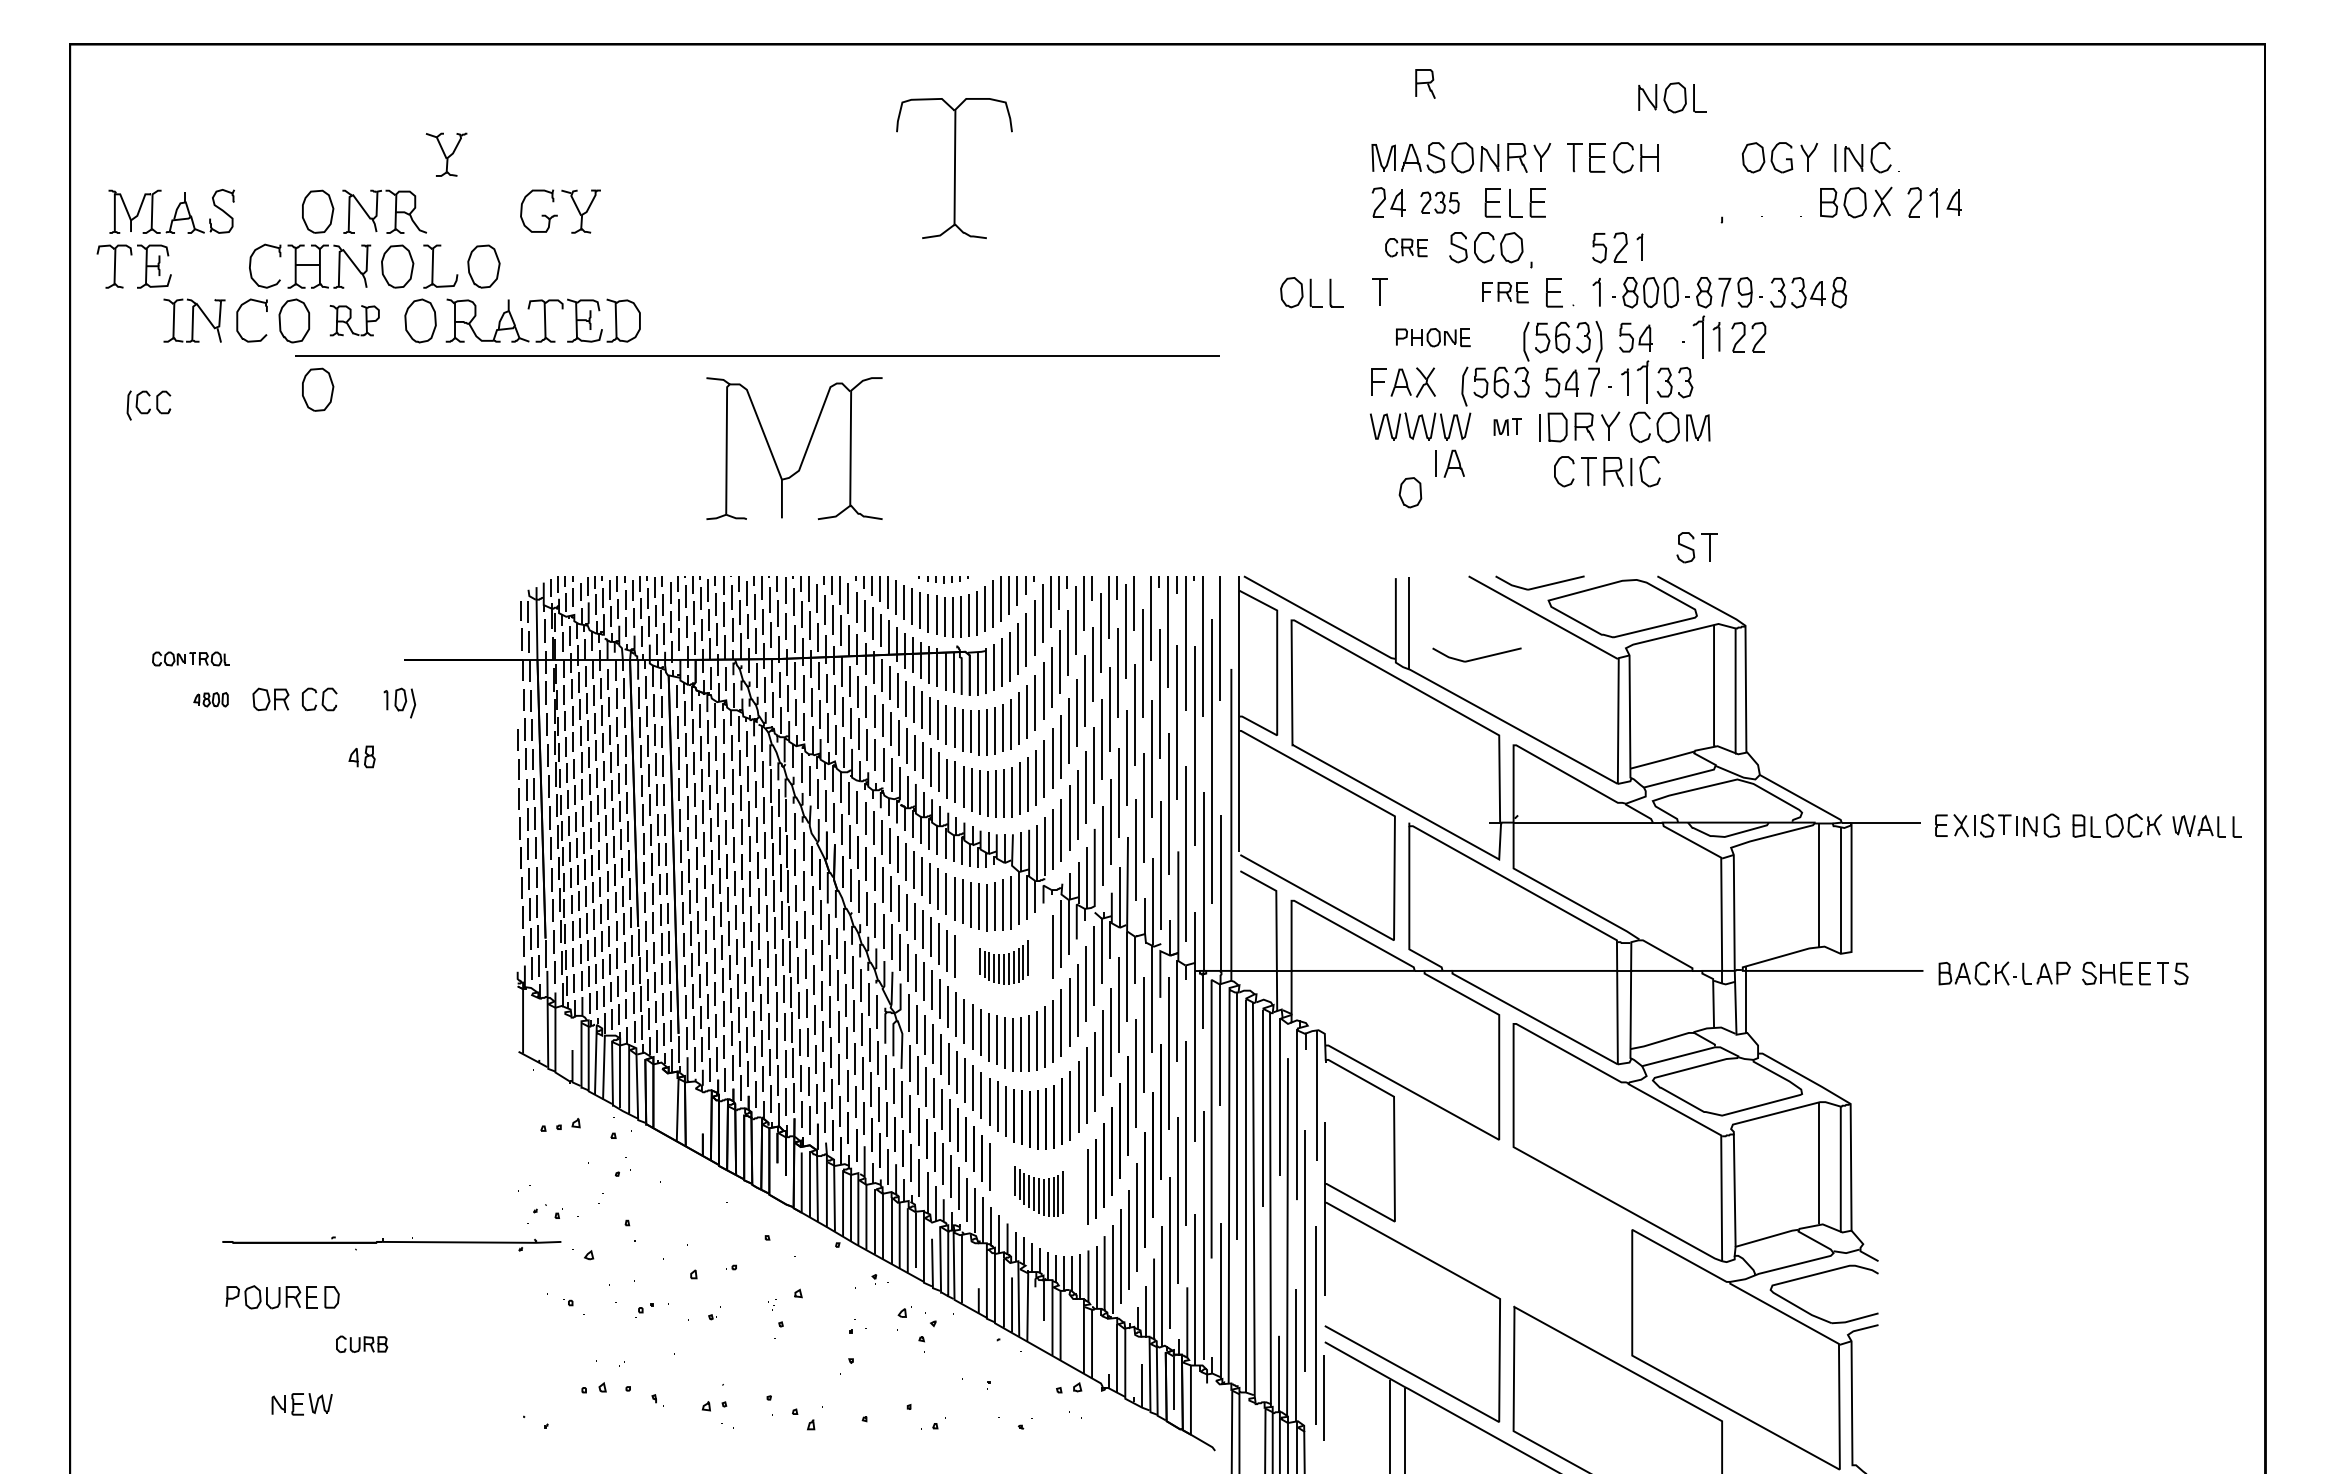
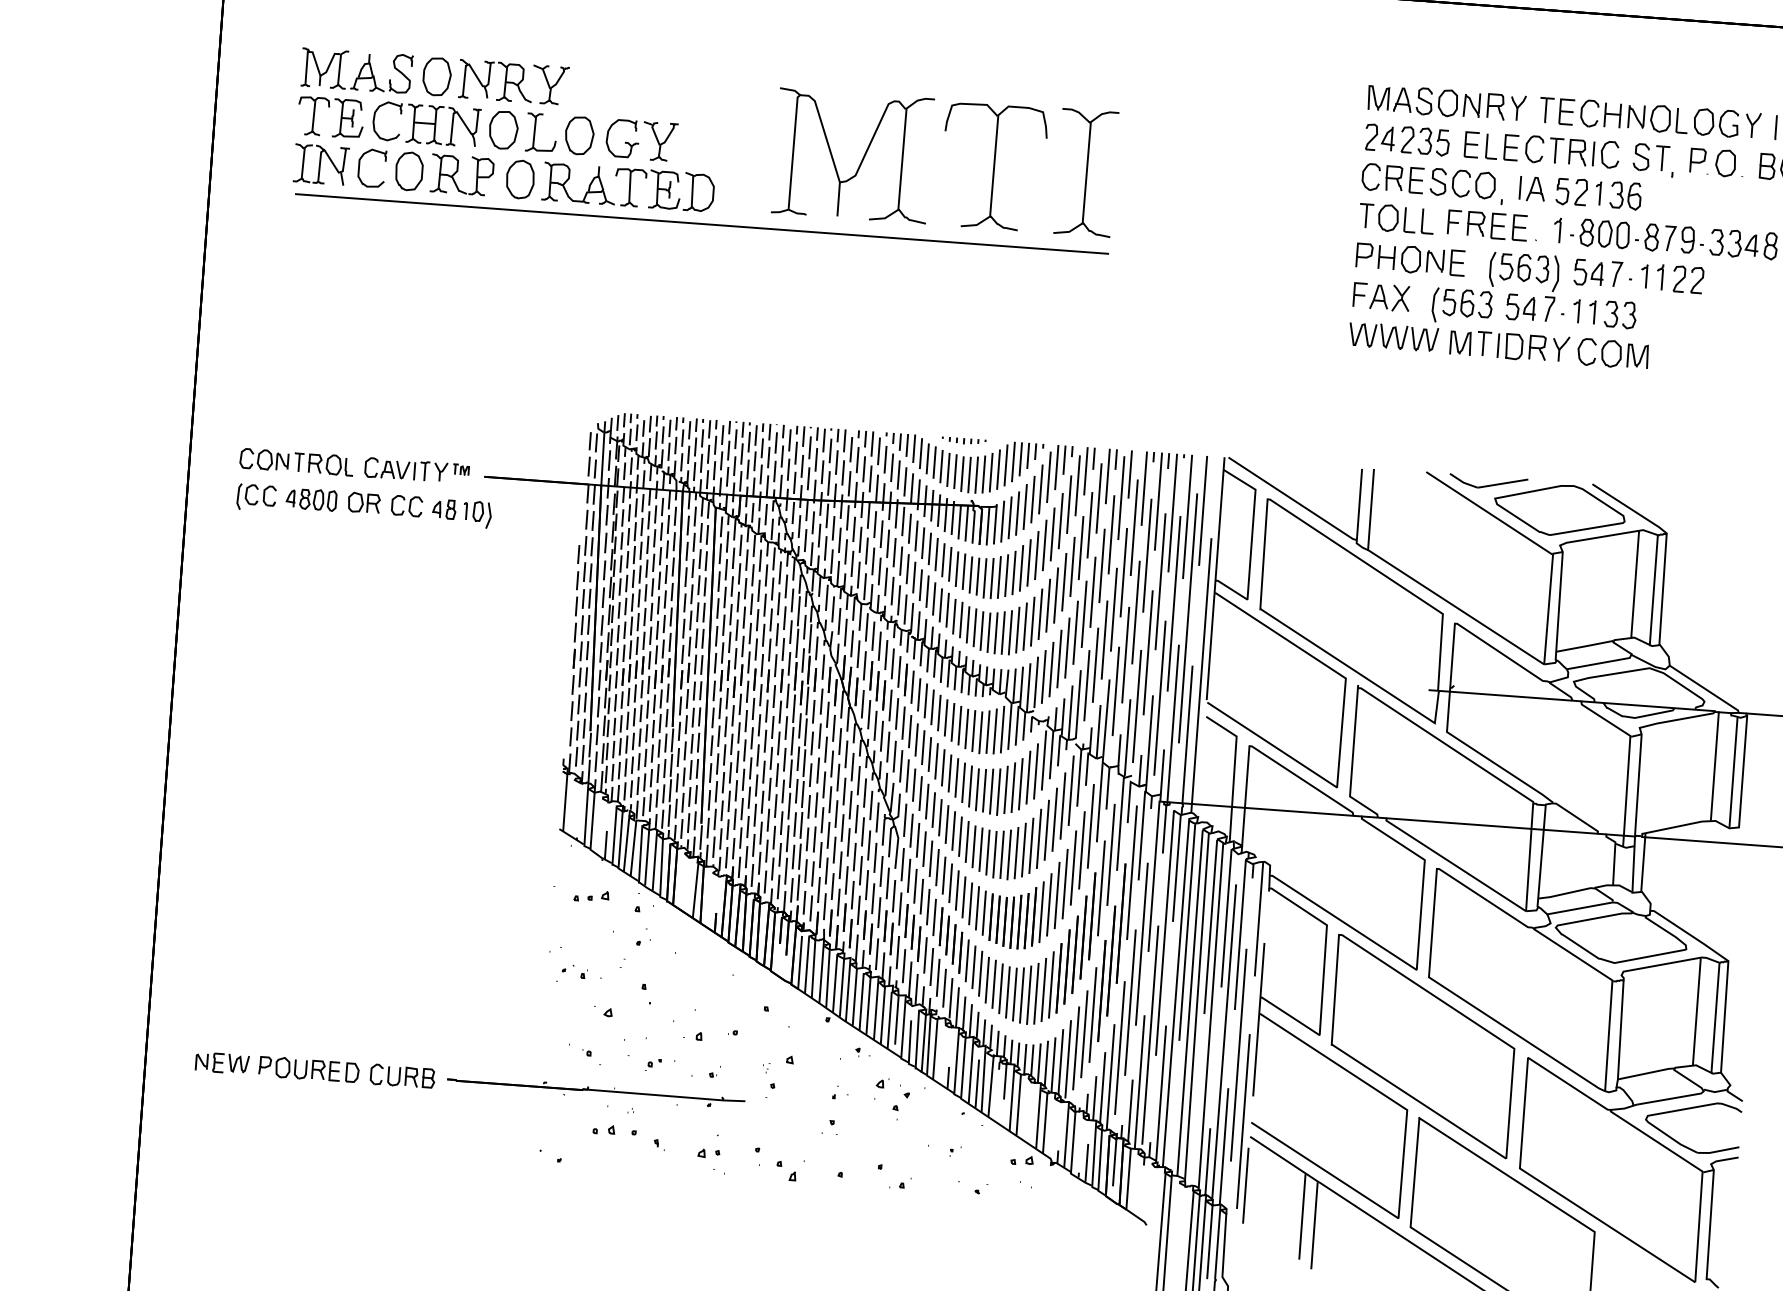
part: (1425, 83) -> (1420, 35), removed
part: (1672, 97) -> (1658, 118), moved
part: (446, 154) -> (550, 84), moved
part: (954, 168) -> (993, 166), moved
part: (1439, 202) -> (1424, 141), size x1.43
curve: (1749, 203) -> (1697, 162), added
part: (171, 211) -> (356, 70), moved
part: (560, 211) -> (641, 140), moved
part: (1406, 247) -> (1392, 178), size x1.67
part: (1670, 247) -> (1625, 195), added
part: (132, 255) -> (330, 107), moved
part: (1059, 266) -> (1086, 172), added
part: (1311, 292) -> (1405, 219), moved
part: (1505, 292) -> (1477, 224), size x1.43
part: (354, 320) -> (462, 174), size x1.43
line: (1667, 336) -> (1616, 273), added
part: (1698, 336) -> (1644, 275), size x0.62
part: (1433, 337) -> (1410, 259), size x1.67
line: (757, 355) -> (702, 223), moved
part: (1642, 381) -> (1591, 311), size x0.62
part: (318, 389) -> (426, 233), removed
part: (148, 405) -> (256, 497), moved
part: (1507, 427) -> (1470, 343), size x1.67
part: (804, 452) -> (861, 159), moved
part: (1449, 463) -> (1531, 188), moved
part: (1607, 471) -> (1572, 151), moved
part: (1410, 492) -> (1725, 163), moved
part: (1696, 547) -> (1650, 157), moved
part: (1476, 654) -> (1428, 541), removed
part: (190, 658) -> (296, 461), size x1.67
part: (327, 658) -> (416, 470), added
part: (210, 699) -> (310, 499), size x1.67
part: (361, 756) -> (443, 508), moved
part: (1003, 962) -> (991, 781), size x1.67
part: (1038, 1191) -> (1007, 985), size x1.67
part: (1511, 1225) -> (1422, 1046), added
part: (391, 1243) -> (595, 1091), moved
part: (282, 1297) -> (308, 1069), moved
part: (361, 1344) -> (402, 1076), size x1.43
part: (301, 1404) -> (221, 1063), moved

